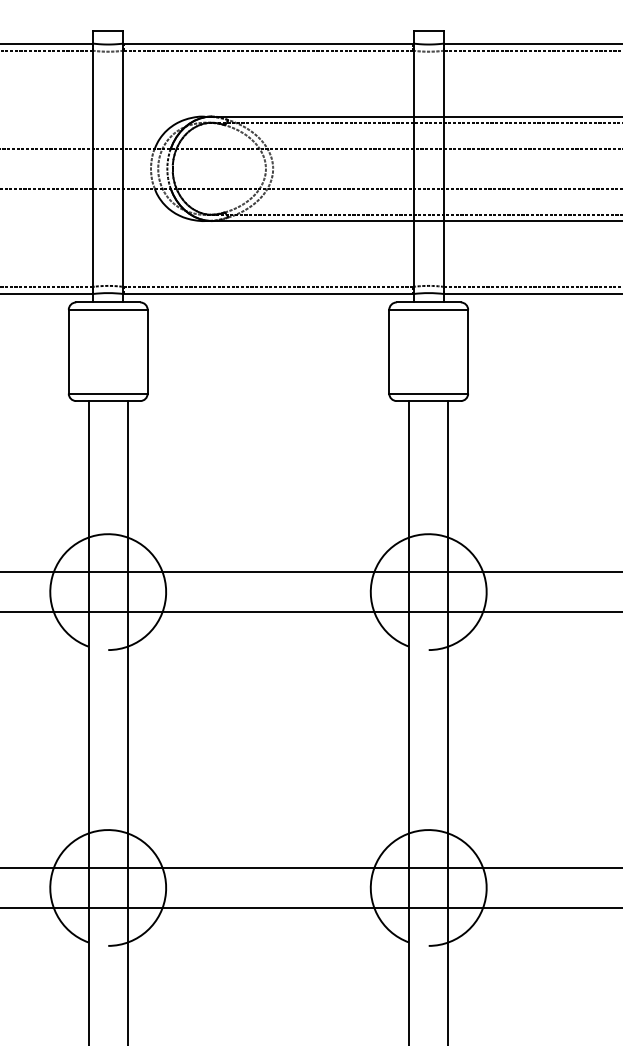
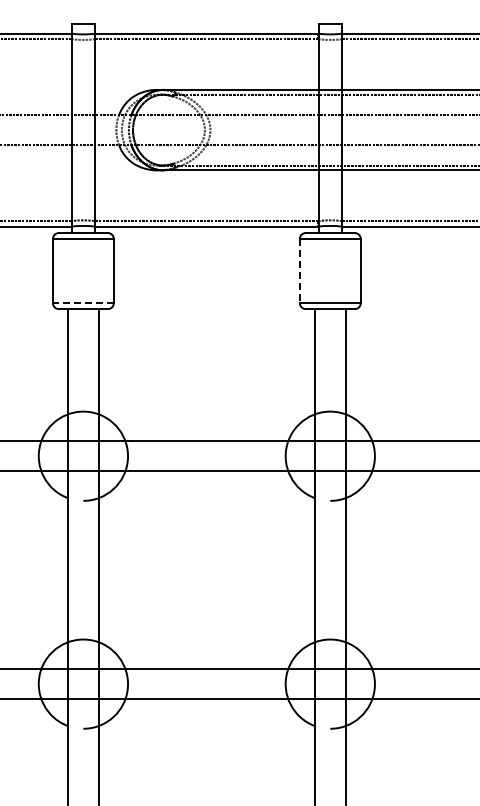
line: (388, 352) -> (299, 271), solid -> dashed
line: (107, 393) -> (82, 303), solid -> dashed

